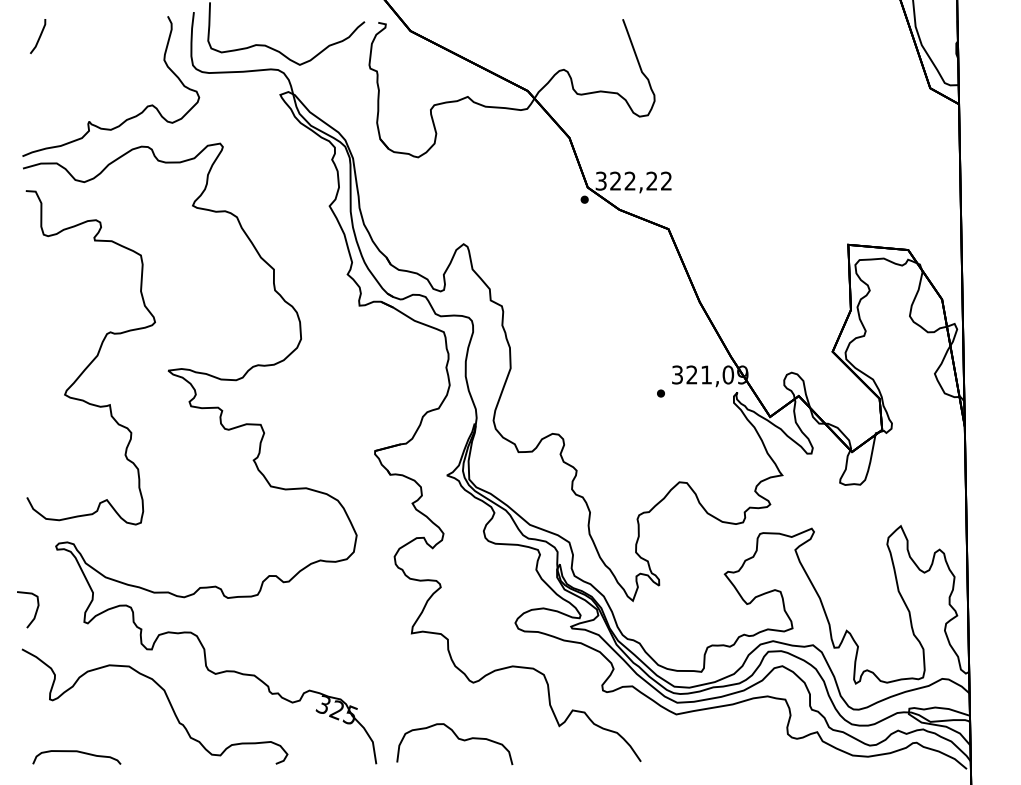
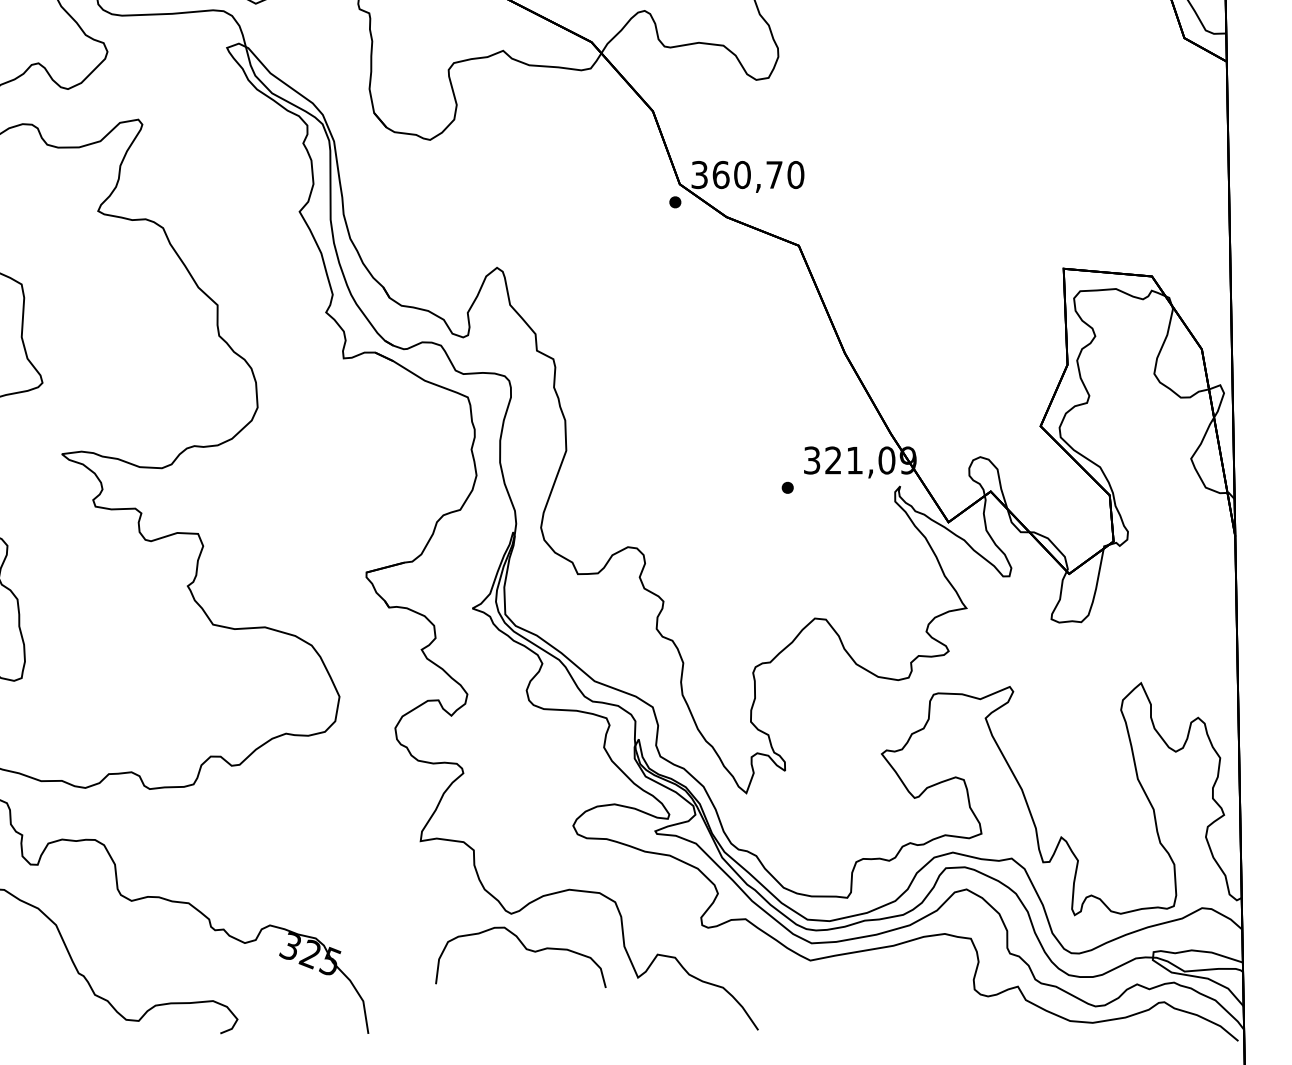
text: (641, 180) -> (759, 173), 322,22 -> 360,70
curve: (458, 739) -> (526, 950), moved

